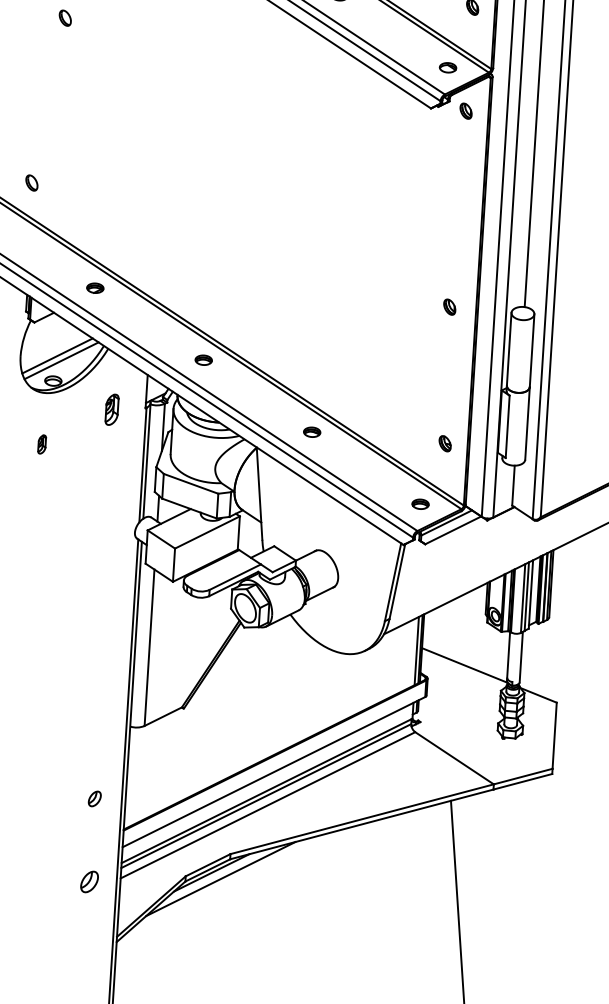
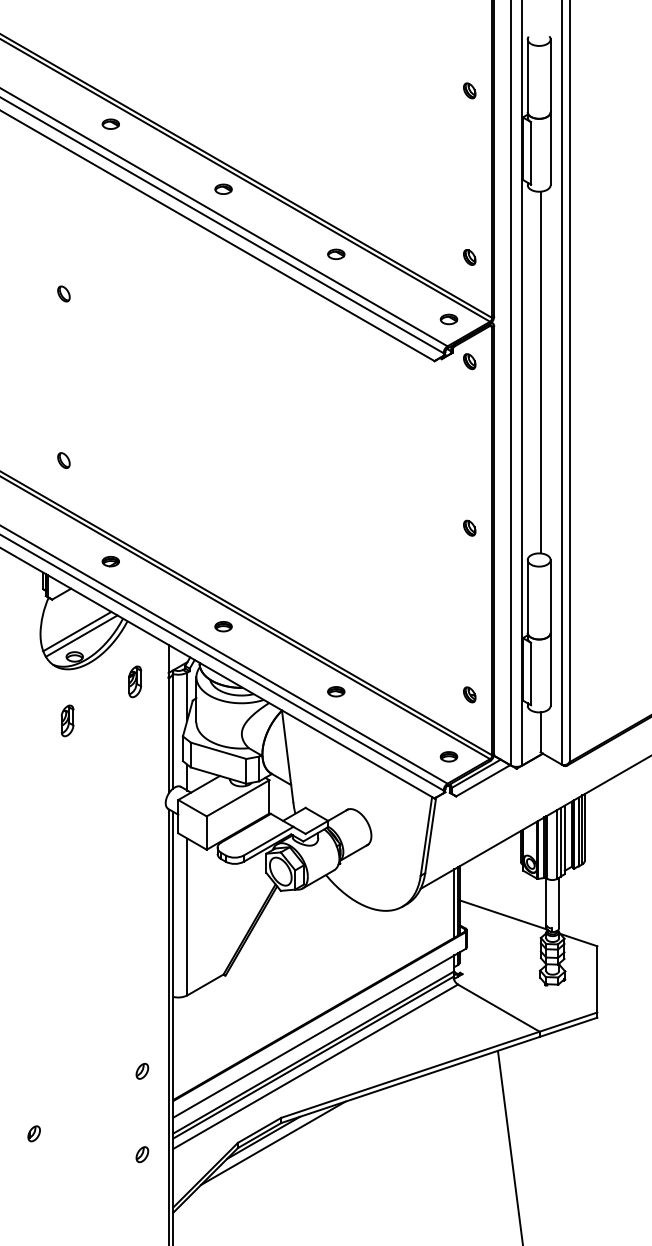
part: (31, 182) -> (63, 460), moved
part: (449, 306) -> (469, 527), moved
part: (42, 444) -> (67, 720), size x1.67
part: (89, 881) -> (142, 1154), size x0.71

